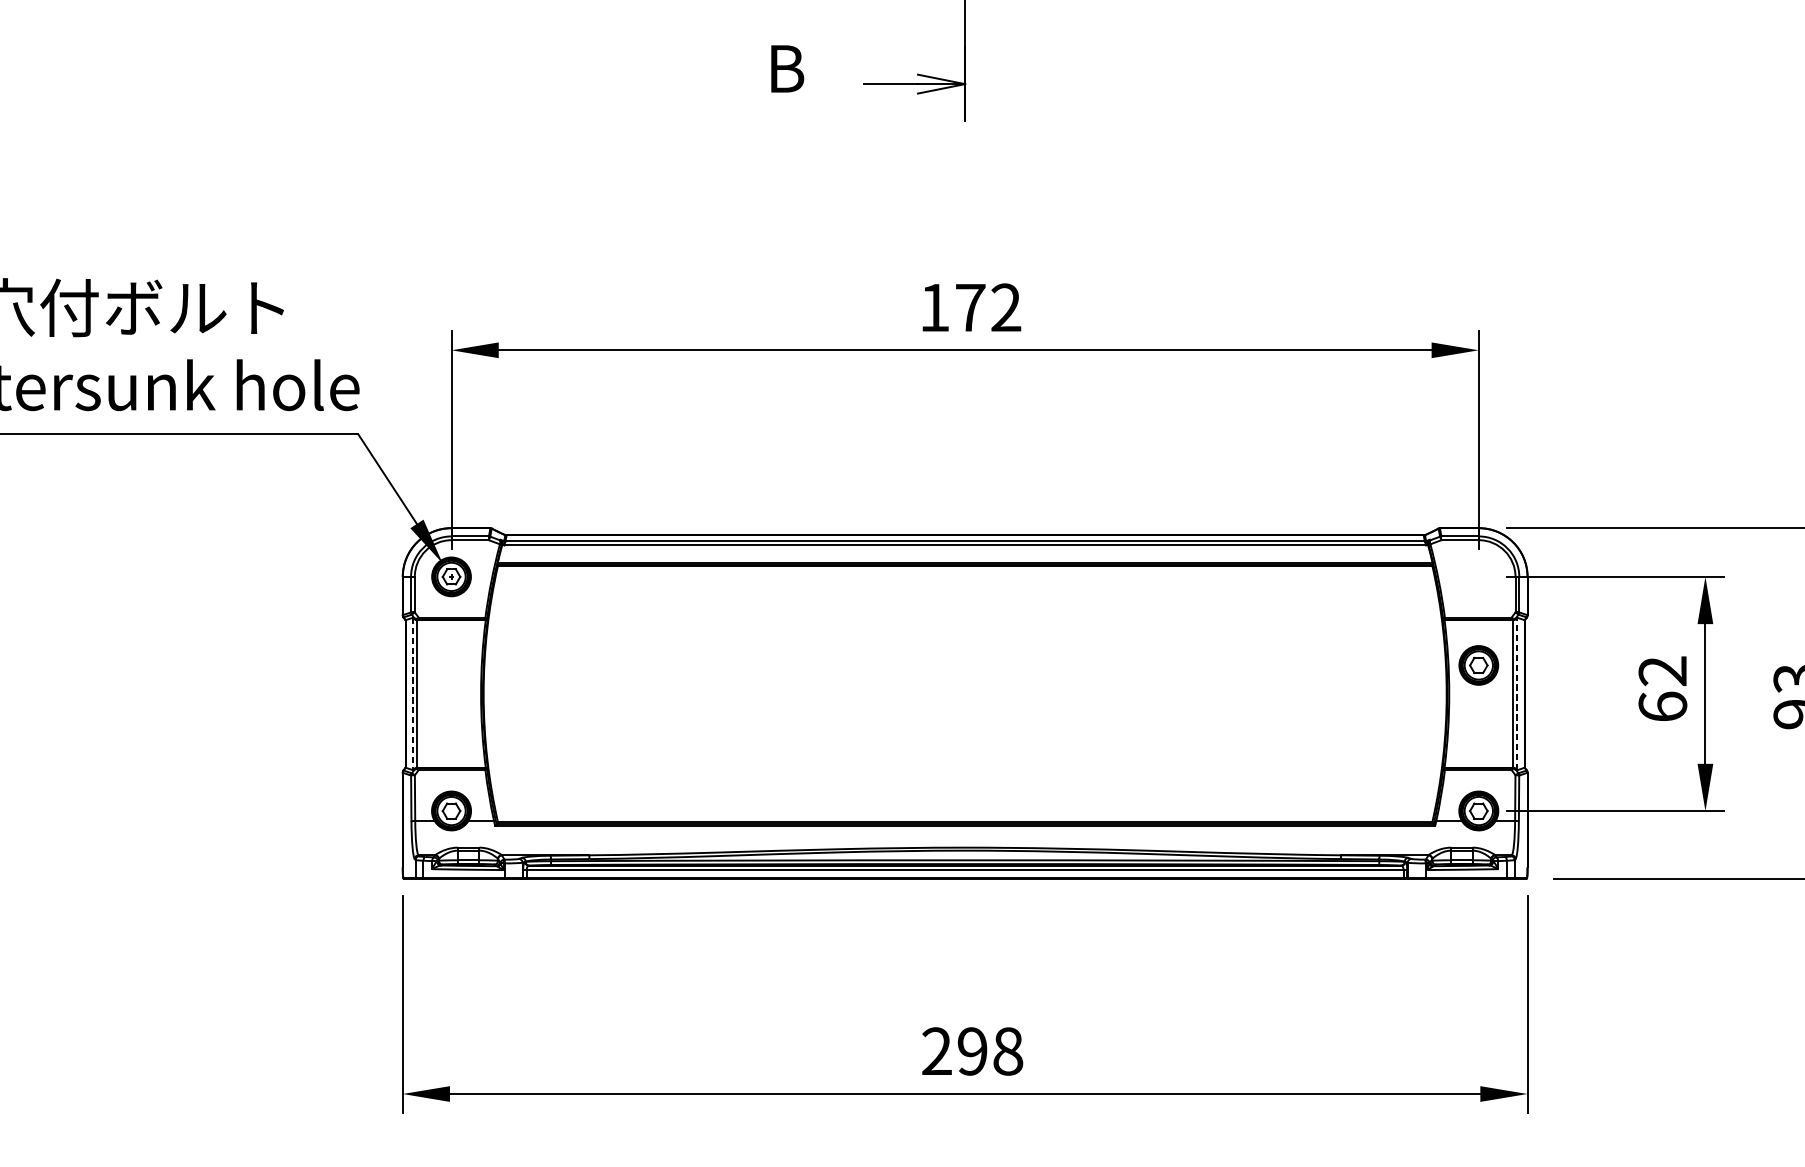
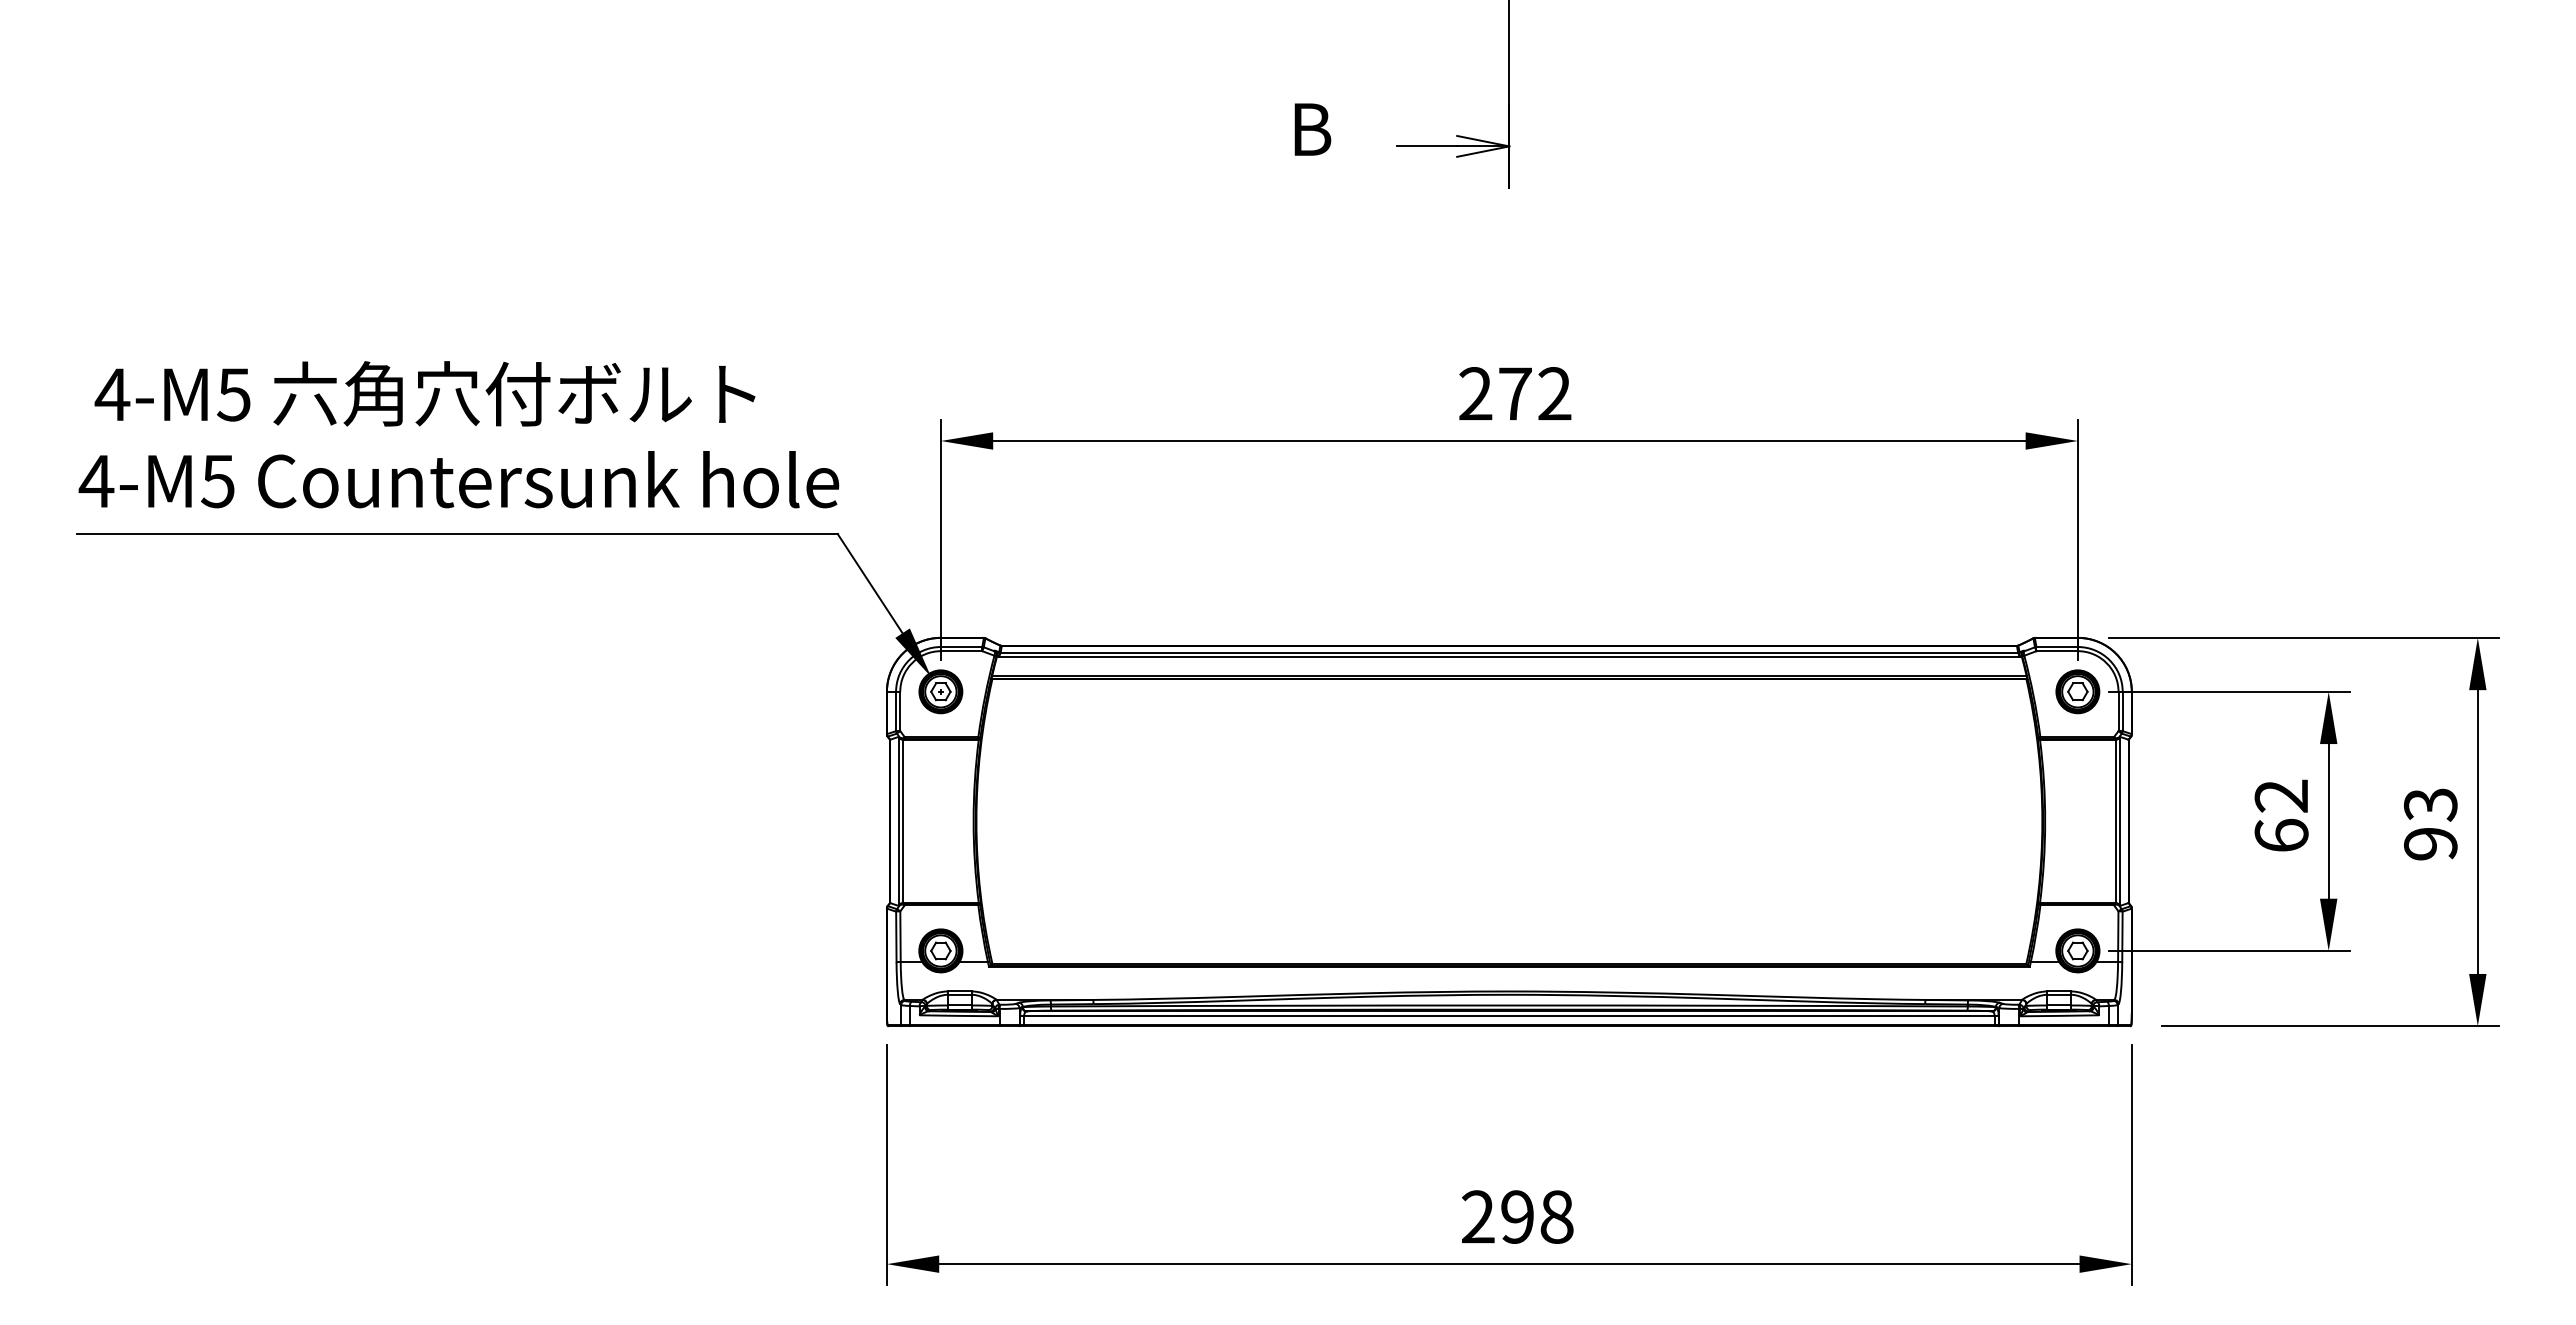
text: (934, 307) -> (1475, 393), 172 -> 272
part: (1478, 665) -> (2077, 691), moved
line: (1517, 693) -> (2120, 820), dashed -> solid
line: (413, 694) -> (898, 821), dashed -> solid

